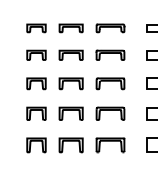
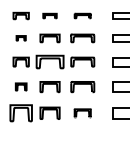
part: (70, 28) -> (49, 16), size x0.7
part: (110, 28) -> (82, 16), size x0.7
part: (36, 54) -> (21, 37), size x0.6
part: (70, 83) -> (49, 61), size x1.4
part: (36, 113) -> (21, 86), size x0.7
part: (36, 145) -> (21, 113), size x1.4
part: (110, 145) -> (82, 113), size x0.7

